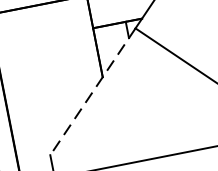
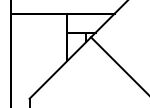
line: (91, 92) -> (59, 68), dashed -> solid

